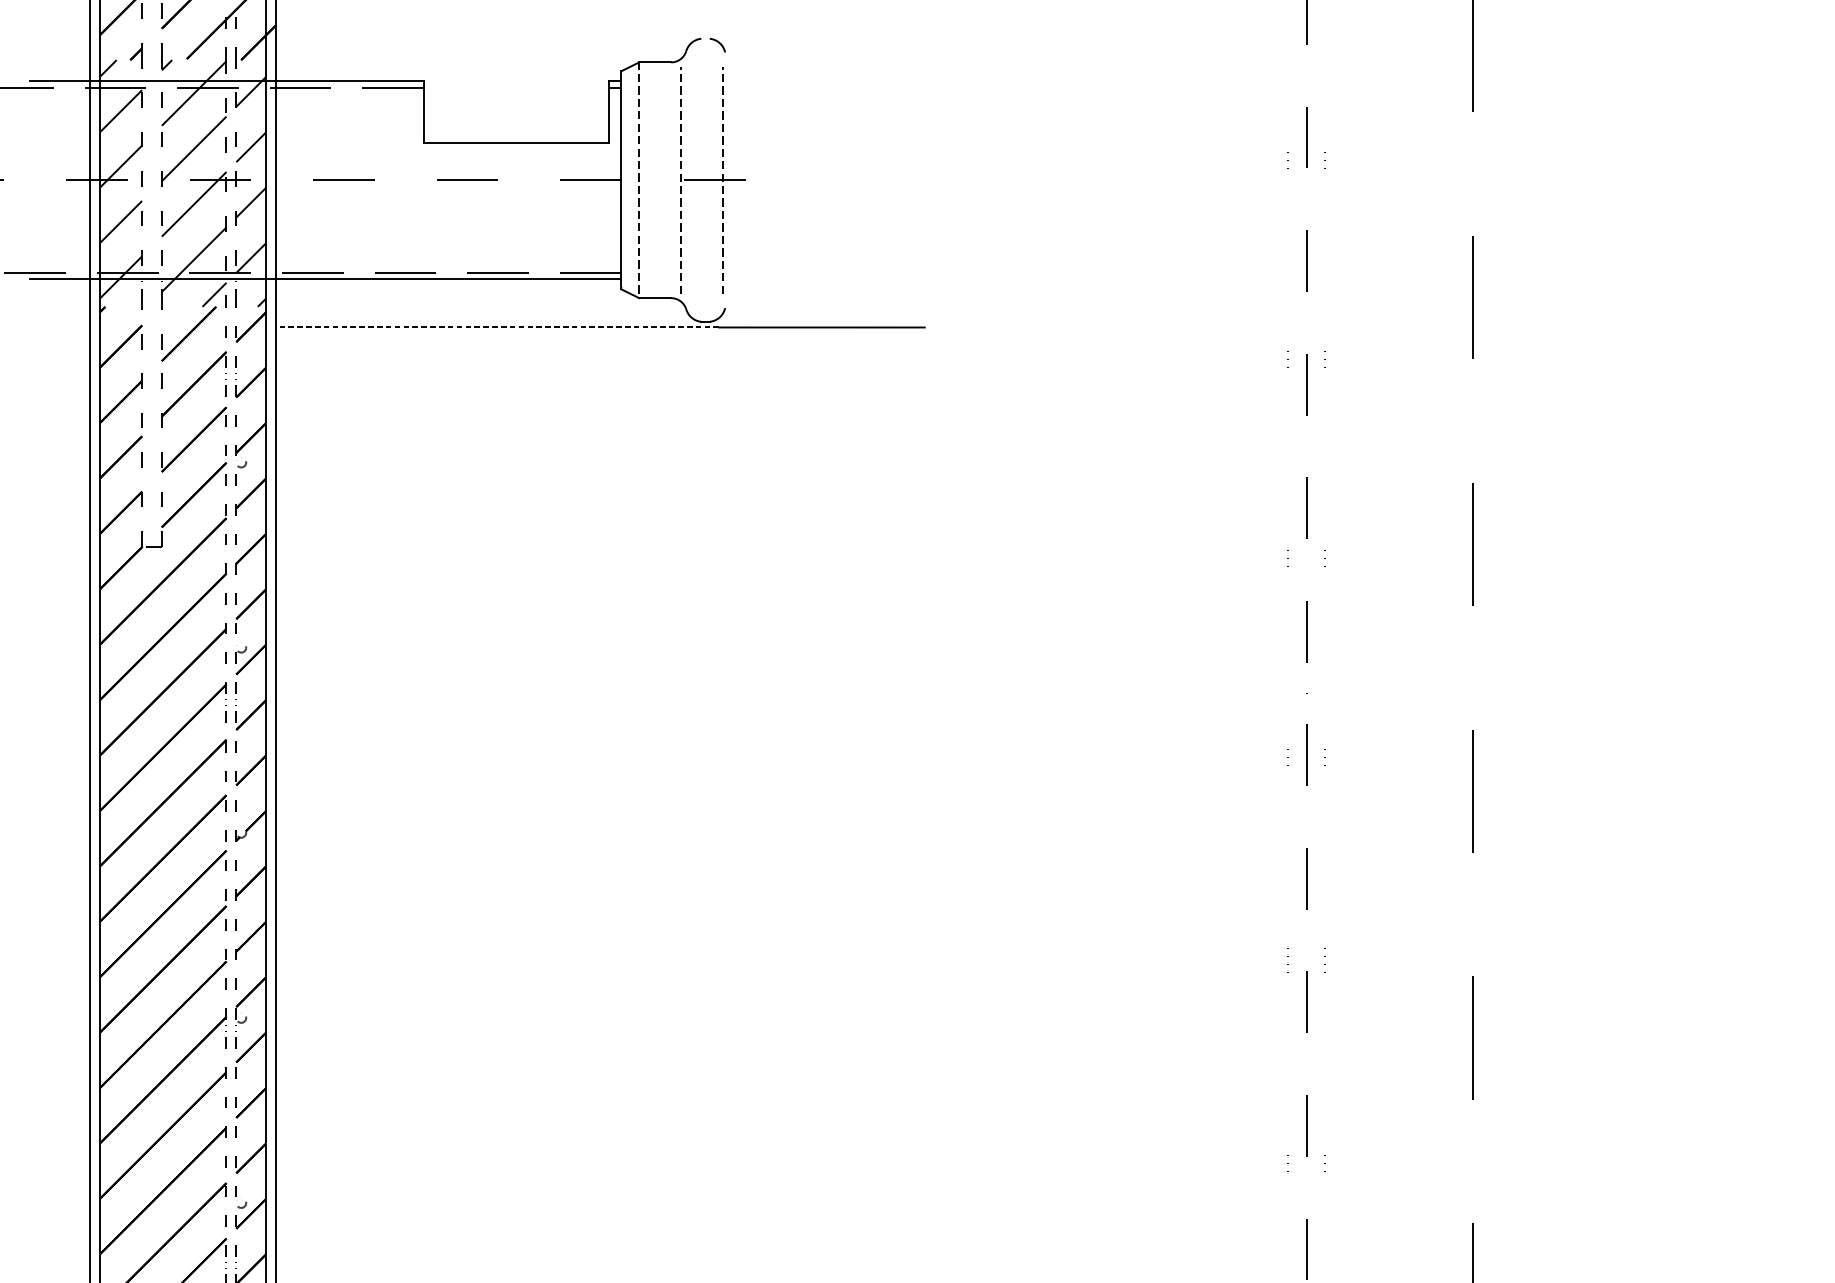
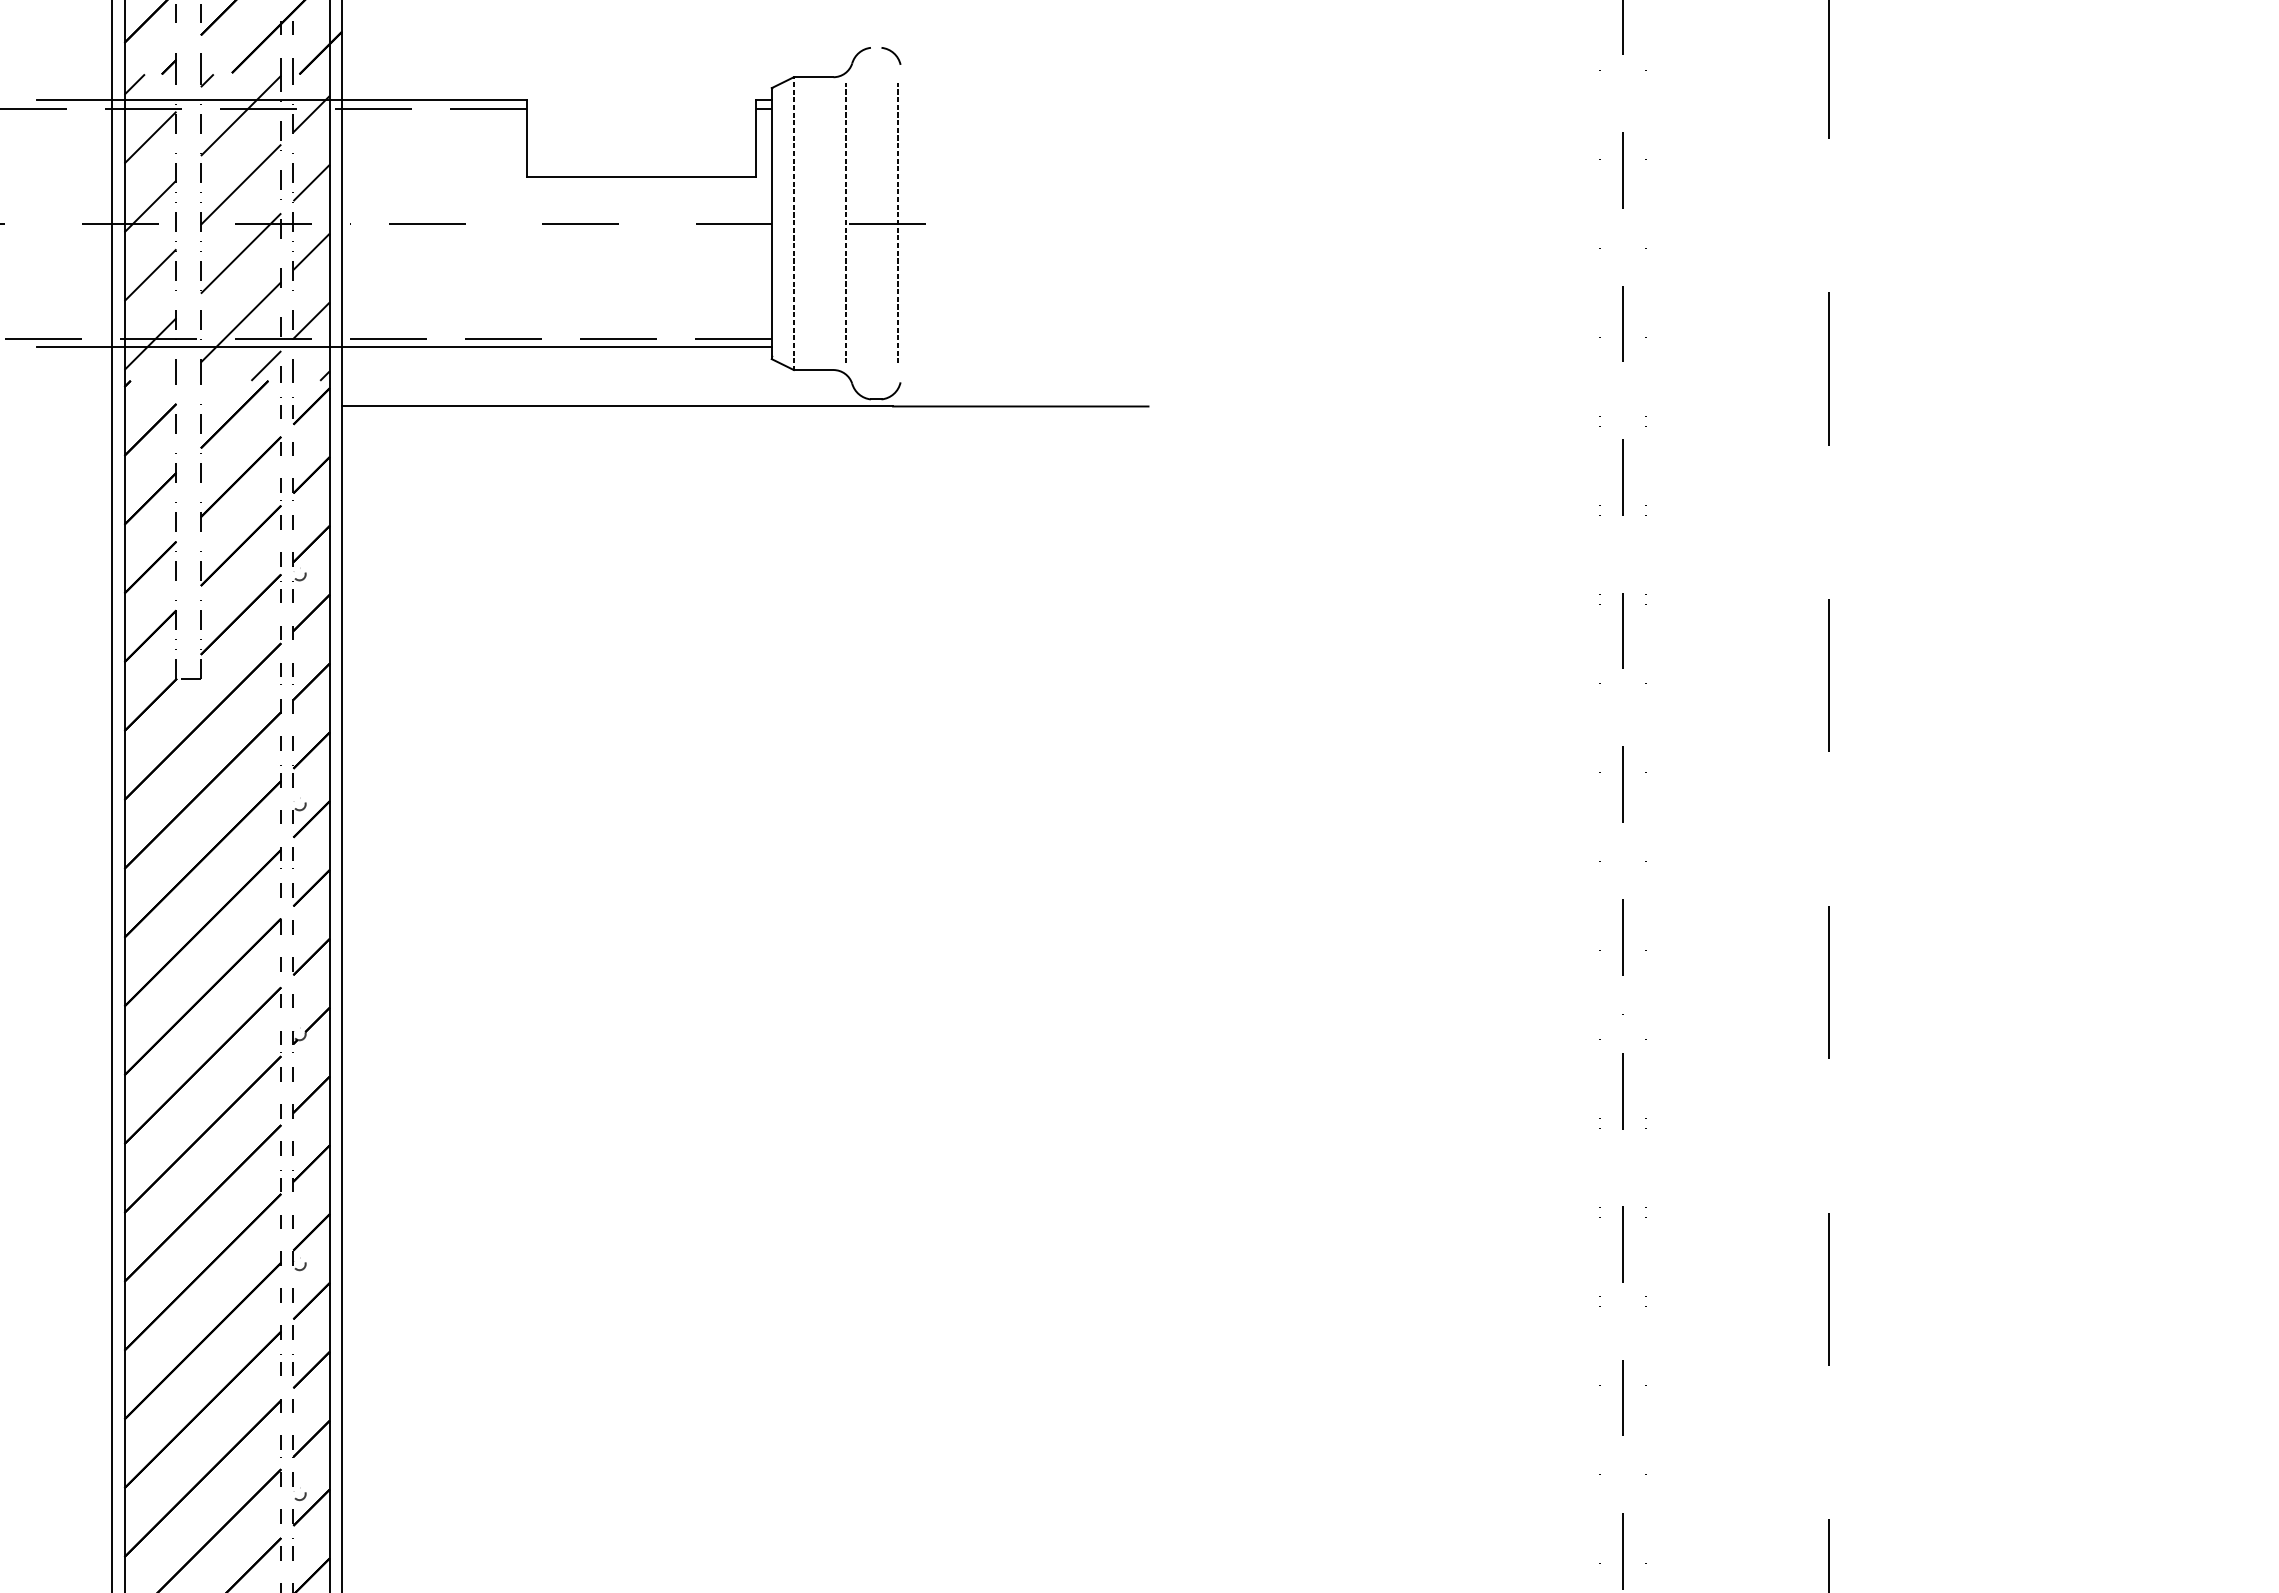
line: (497, 327) -> (617, 406), dashed -> solid

